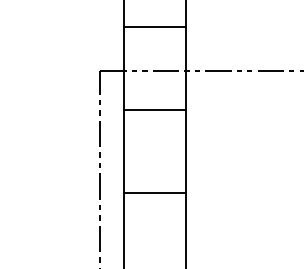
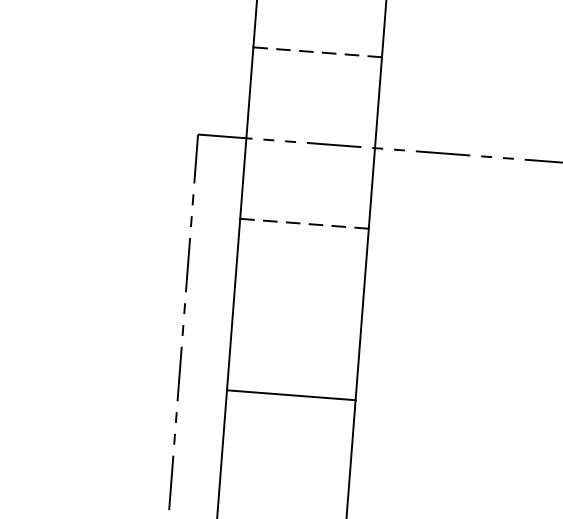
line: (154, 27) -> (317, 52), solid -> dashed
line: (154, 109) -> (304, 222), solid -> dashed

